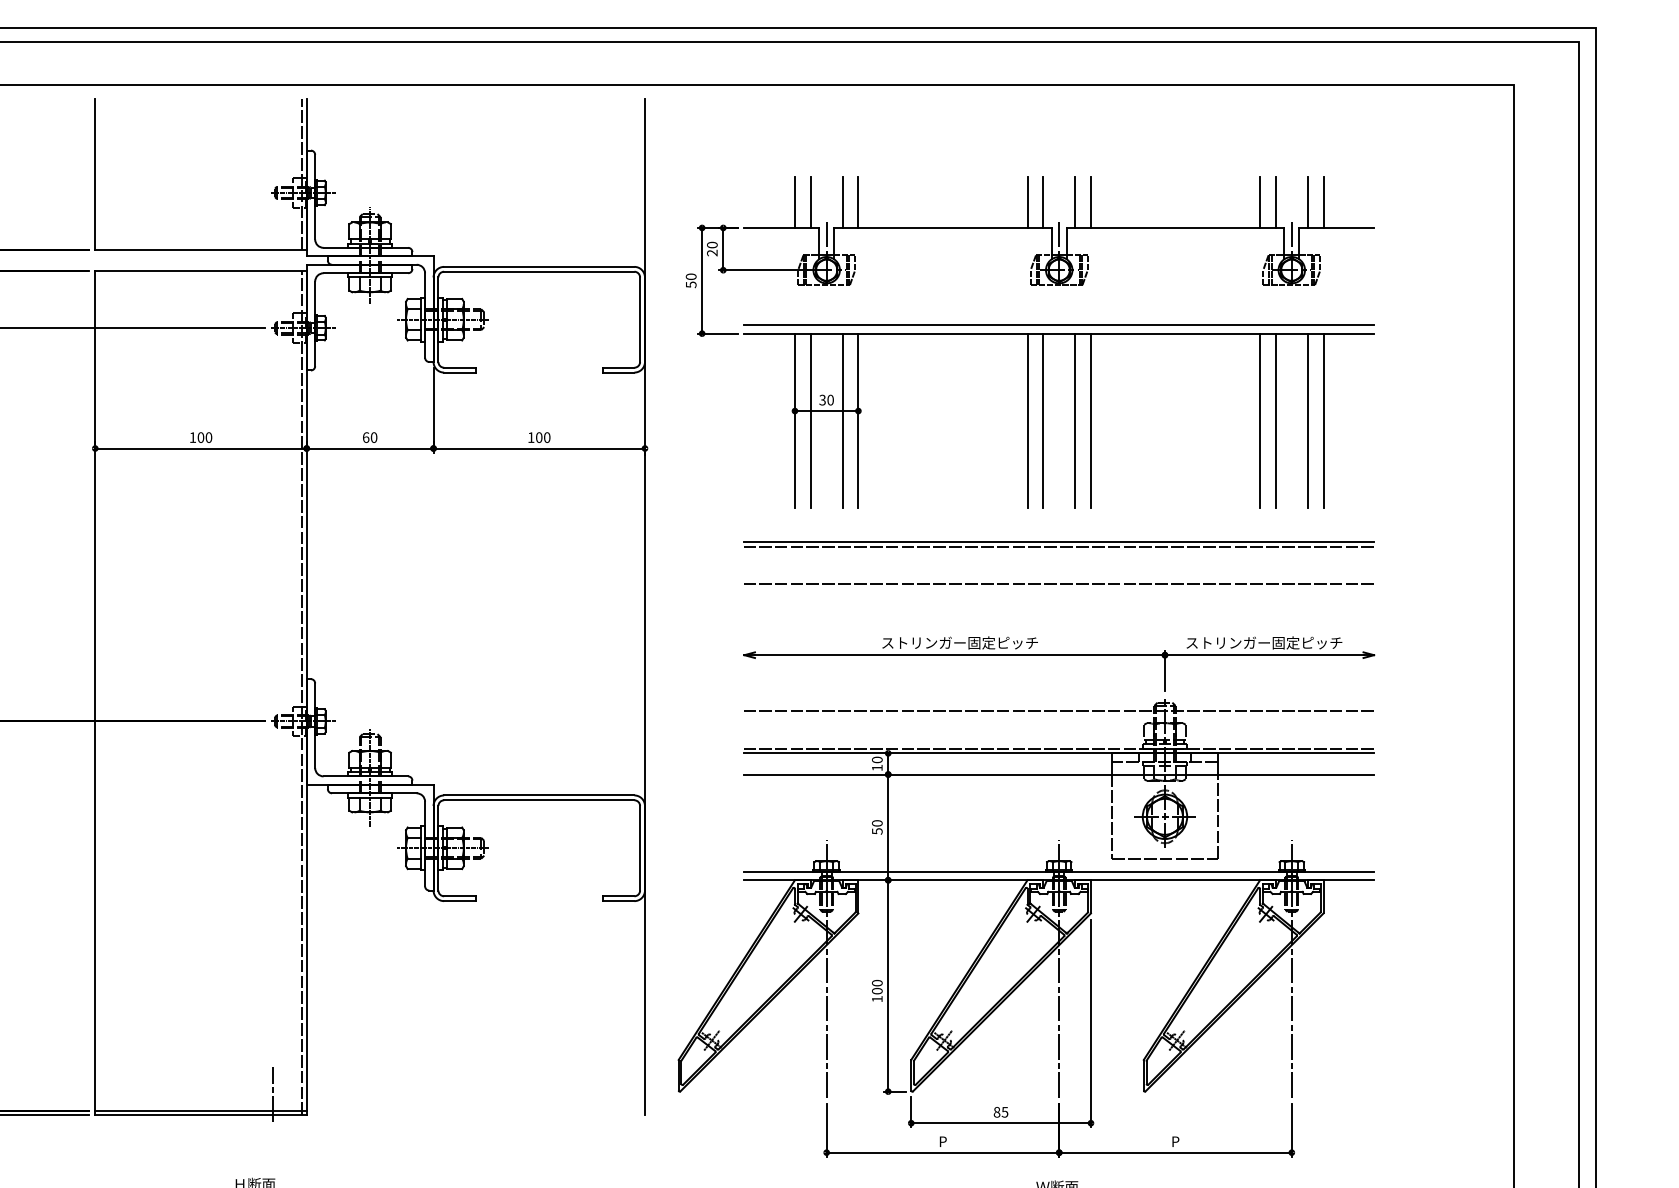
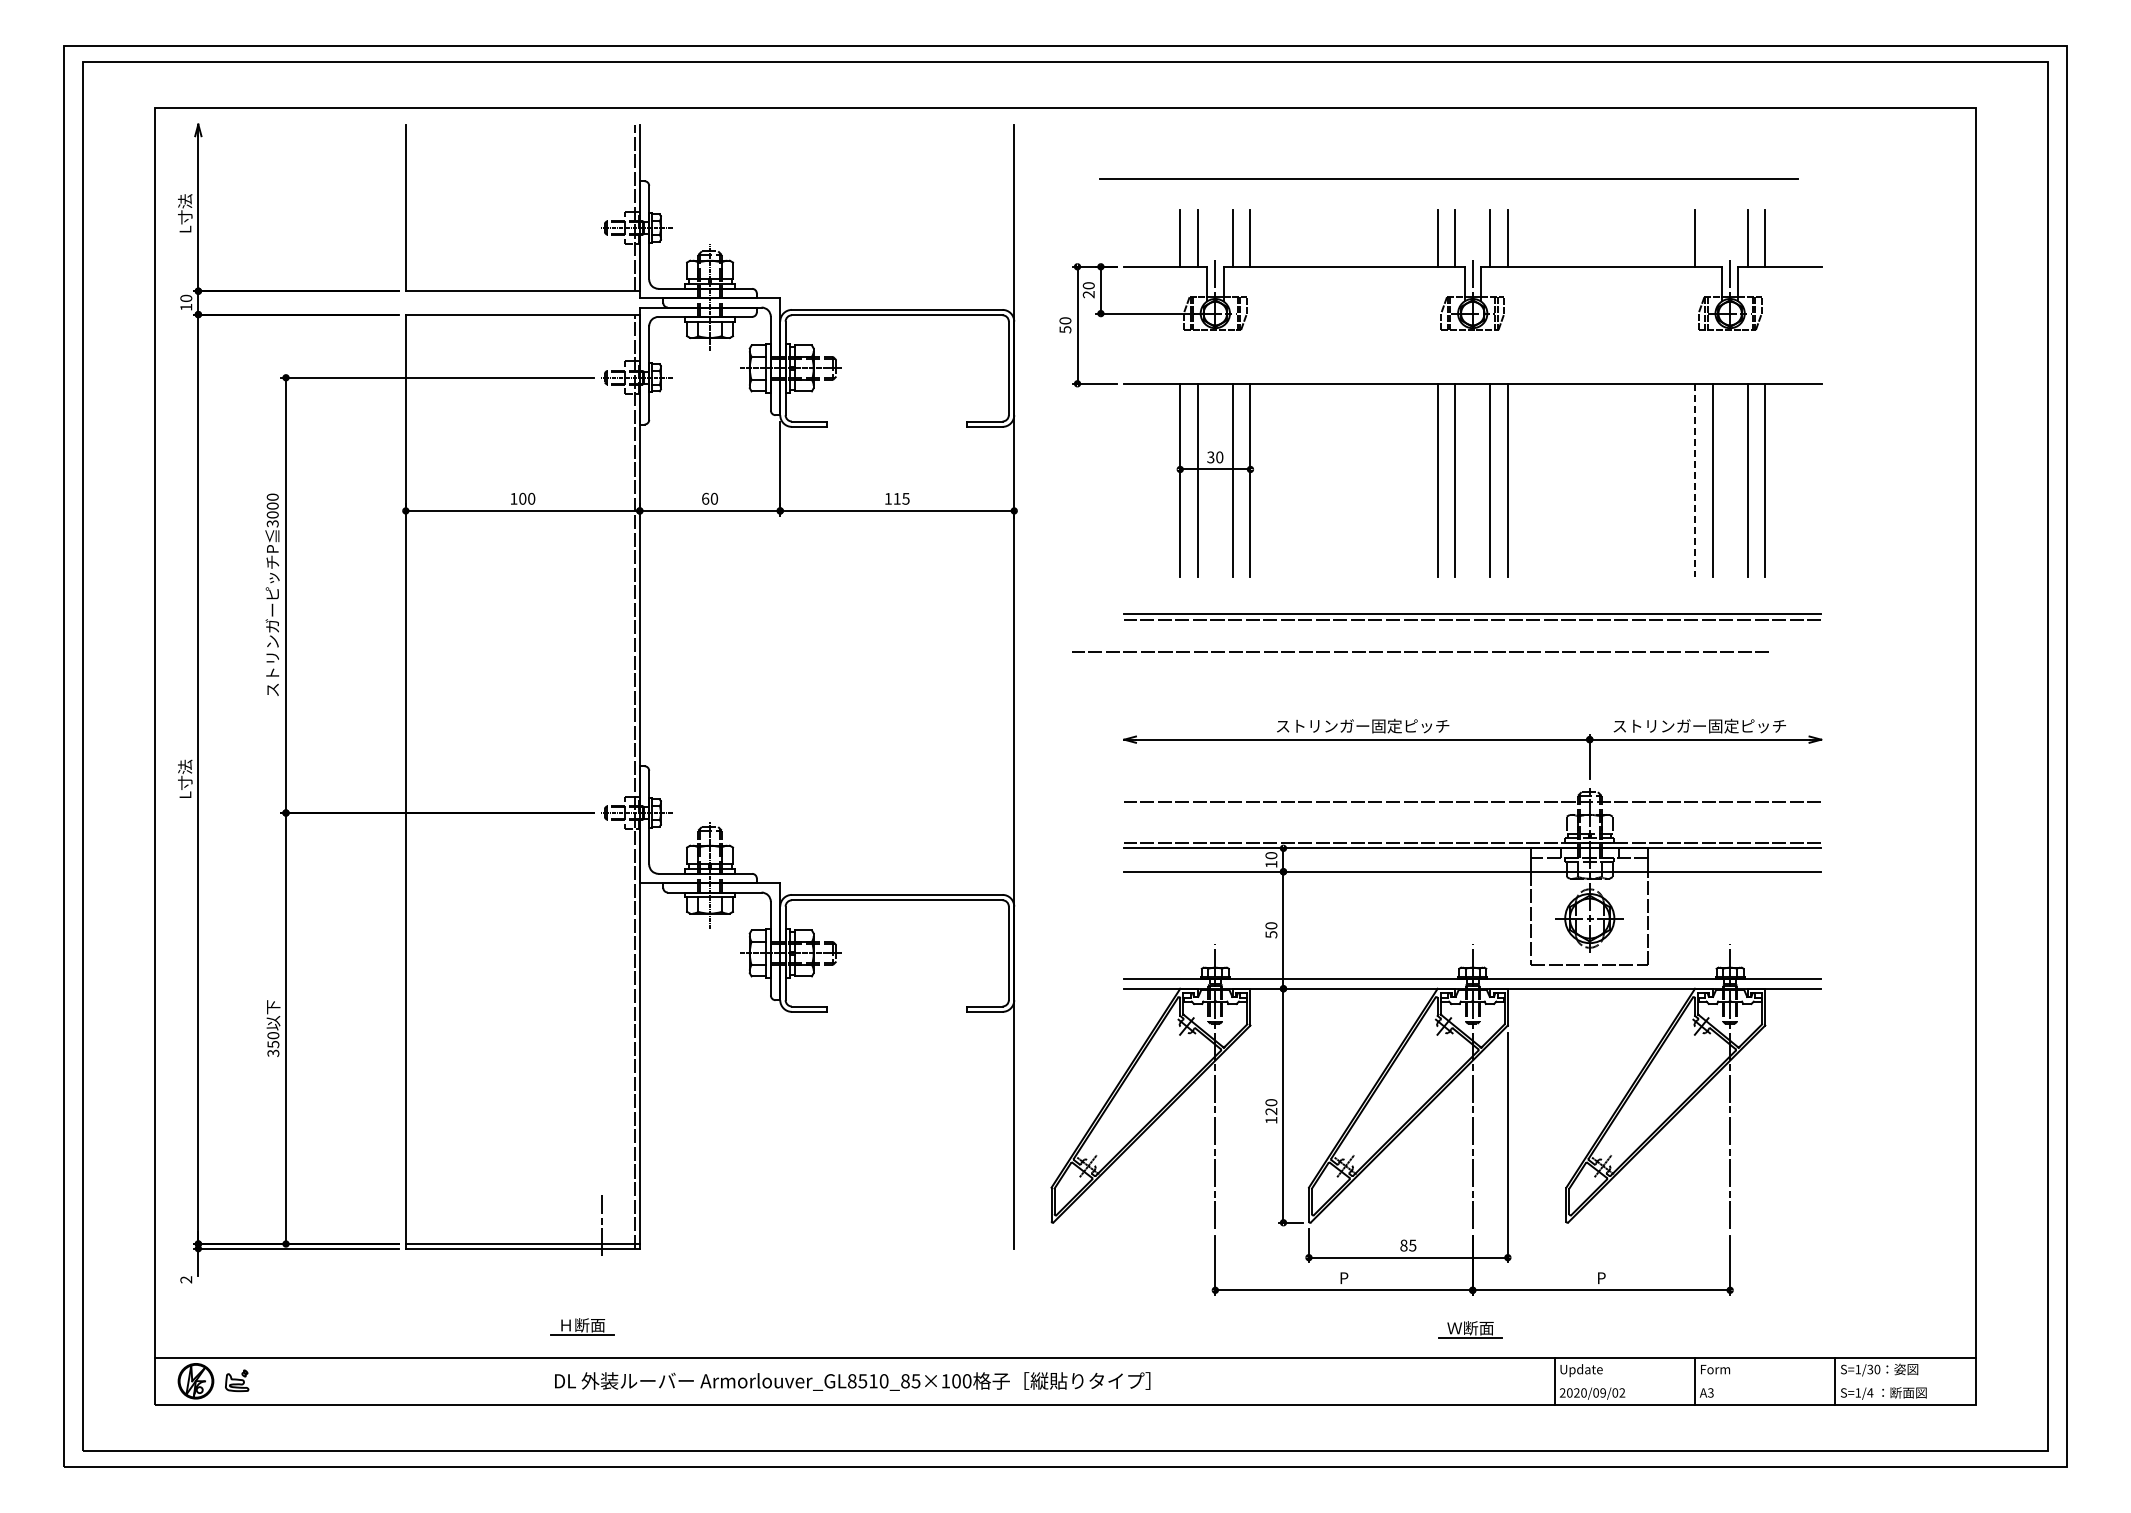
line: (1275, 202) -> (1712, 238), removed
line: (1059, 324) -> (1448, 178), moved
line: (1260, 421) -> (1695, 480), solid -> dashed
text: (543, 437) -> (901, 498), 100 -> 115
line: (1060, 583) -> (1422, 651), moved
text: (877, 991) -> (1271, 1111), 100 -> 120

